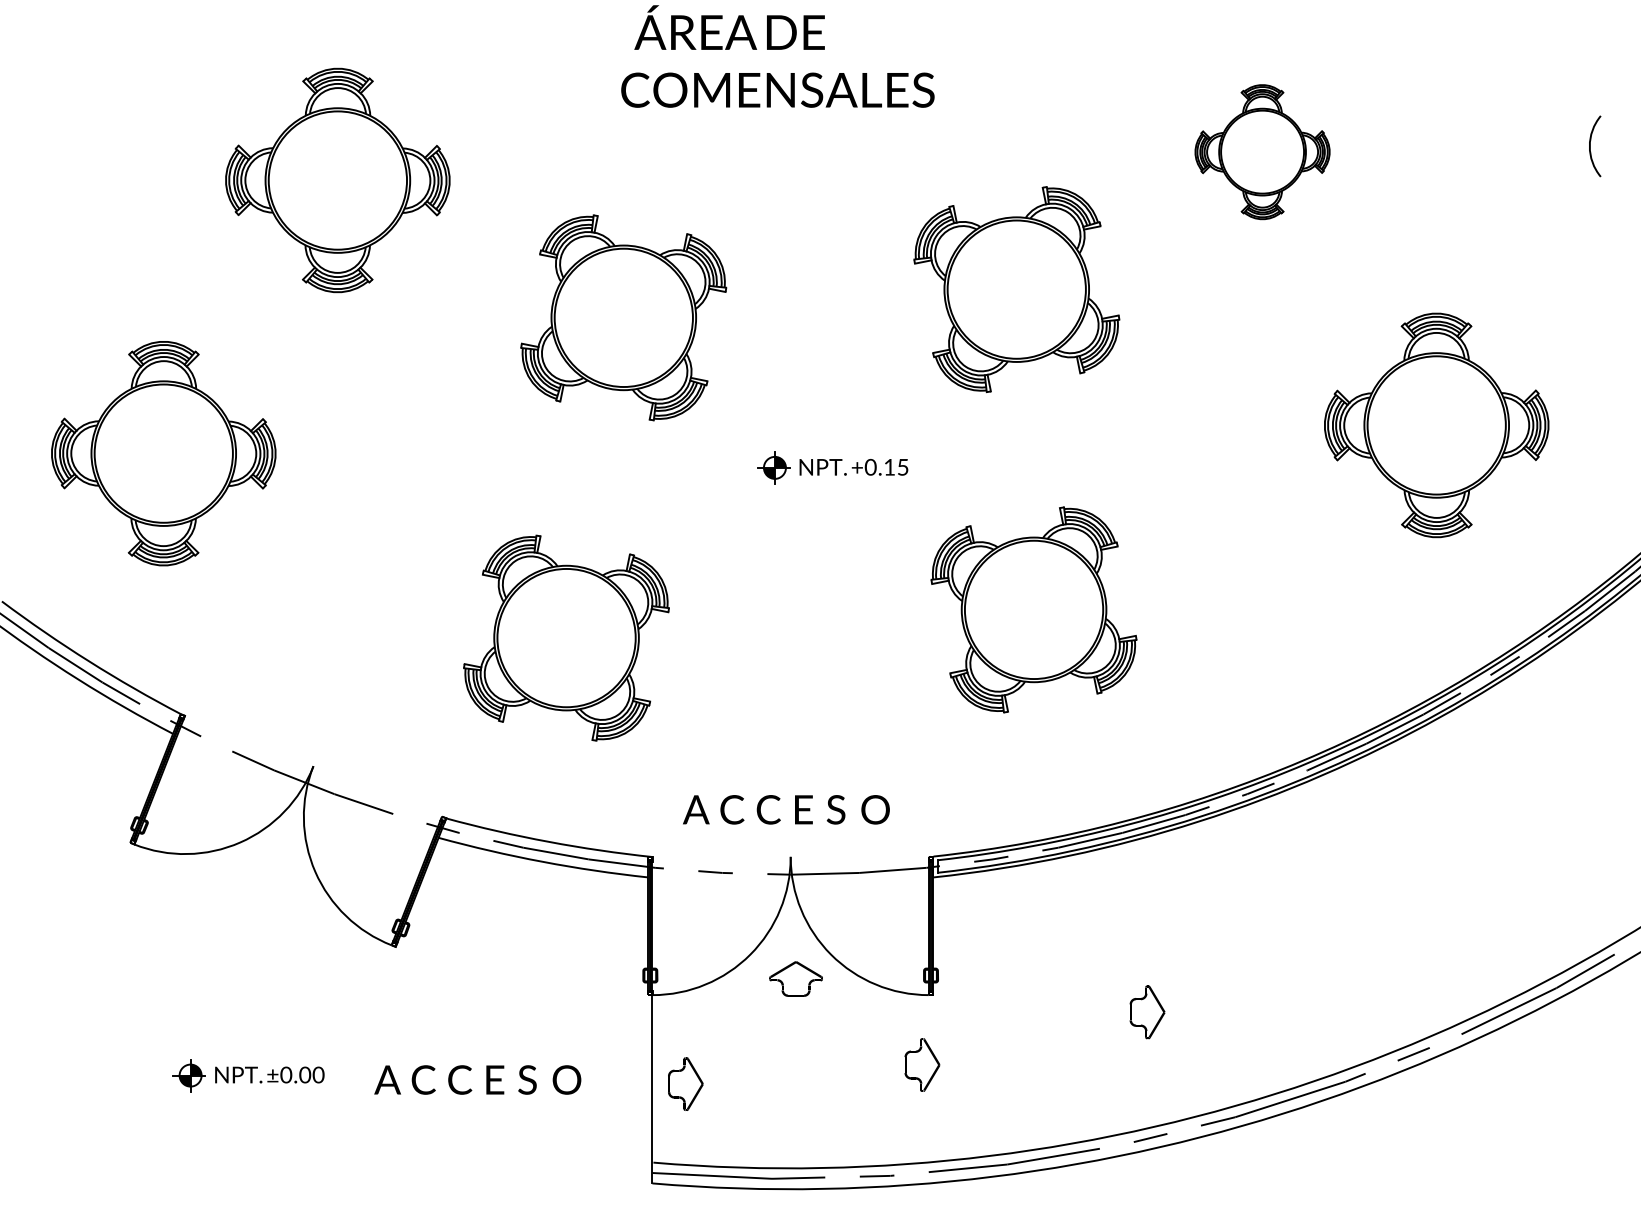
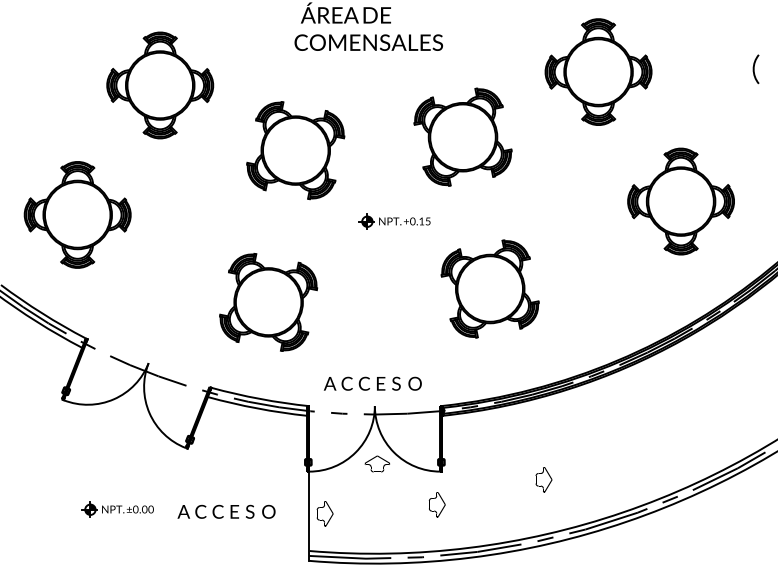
part: (1262, 150) -> (598, 71), size x1.67
part: (1015, 288) -> (462, 136), moved

